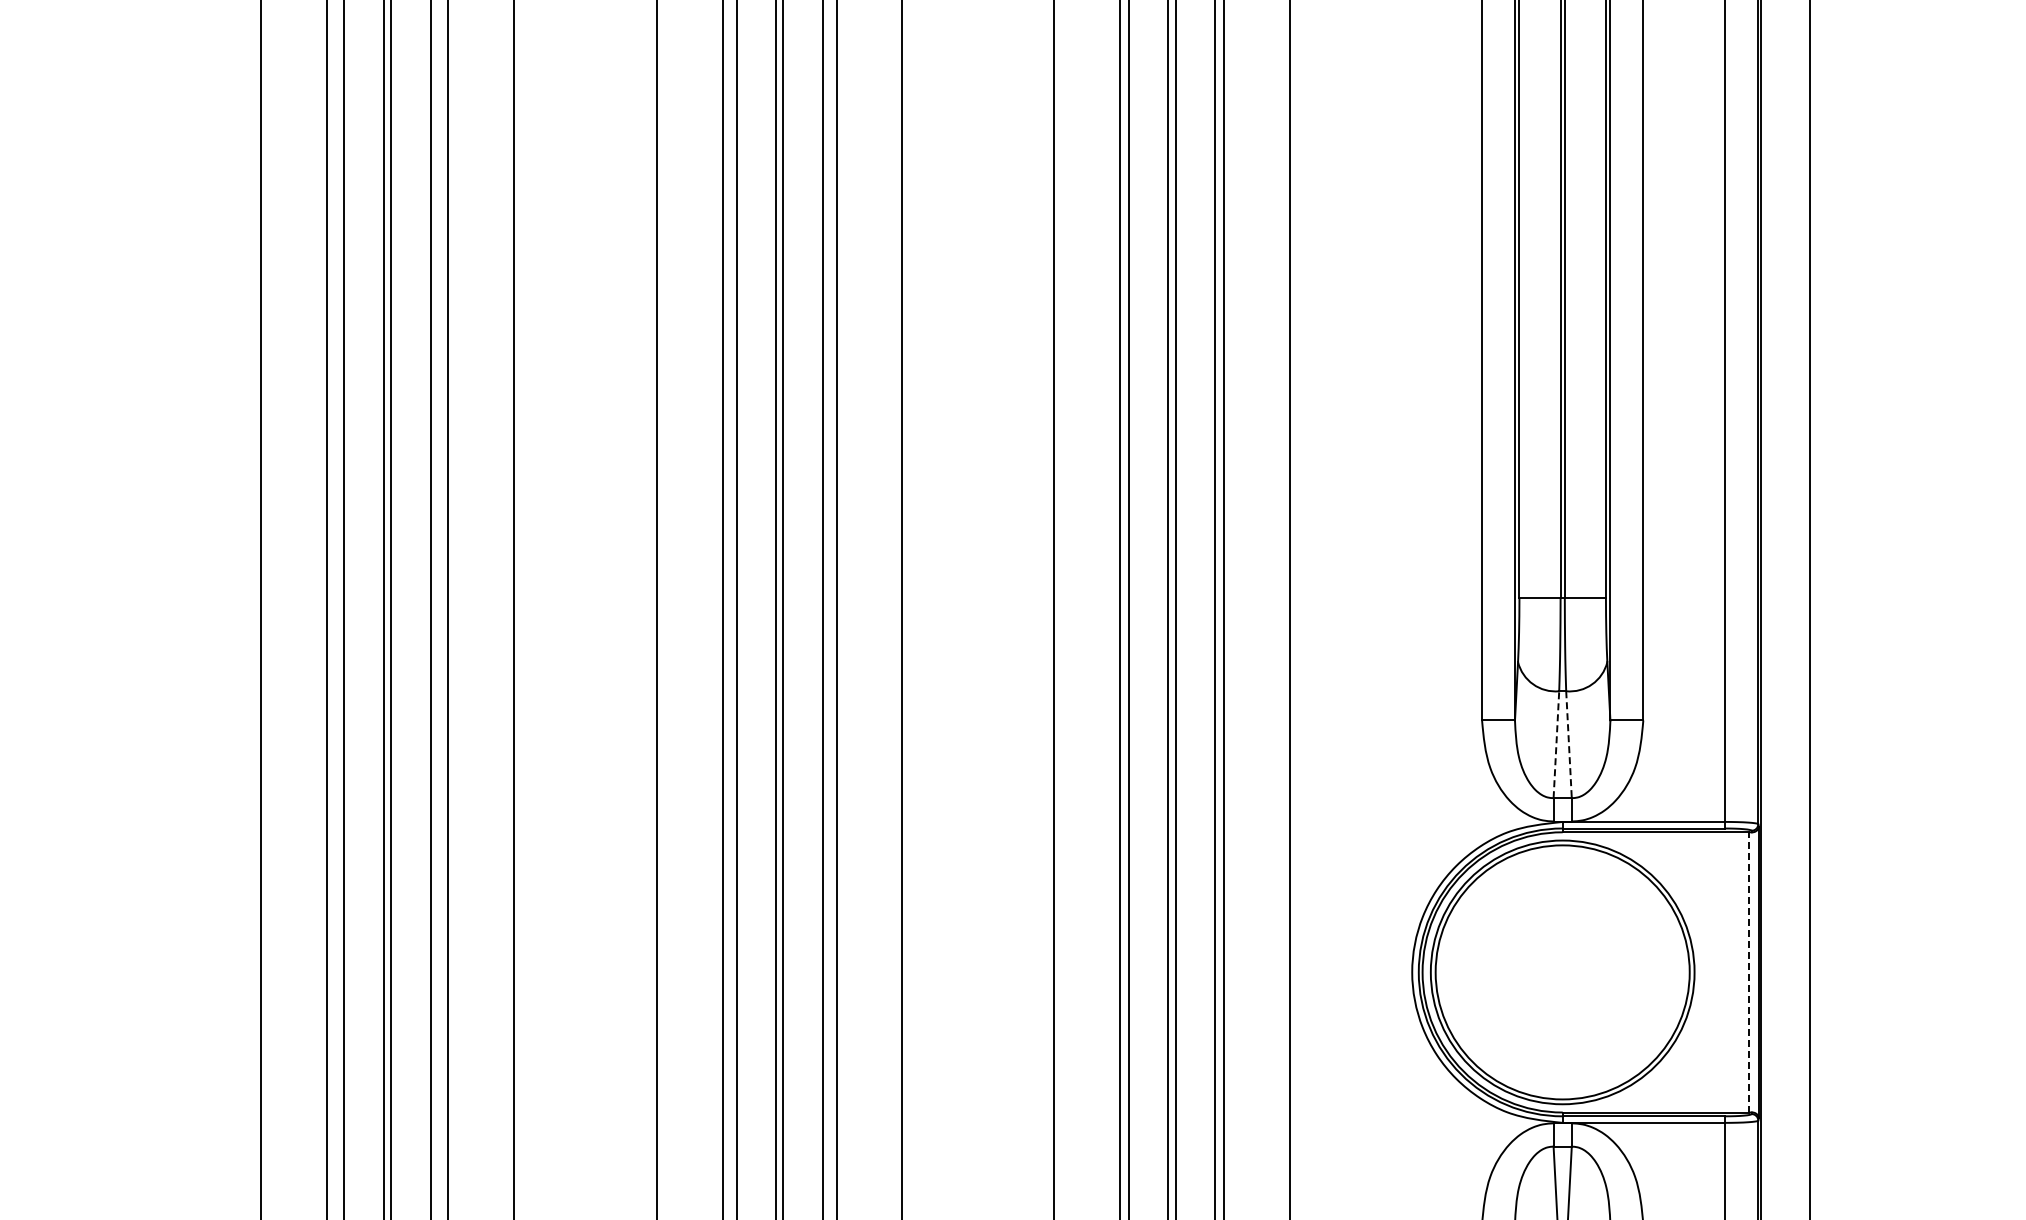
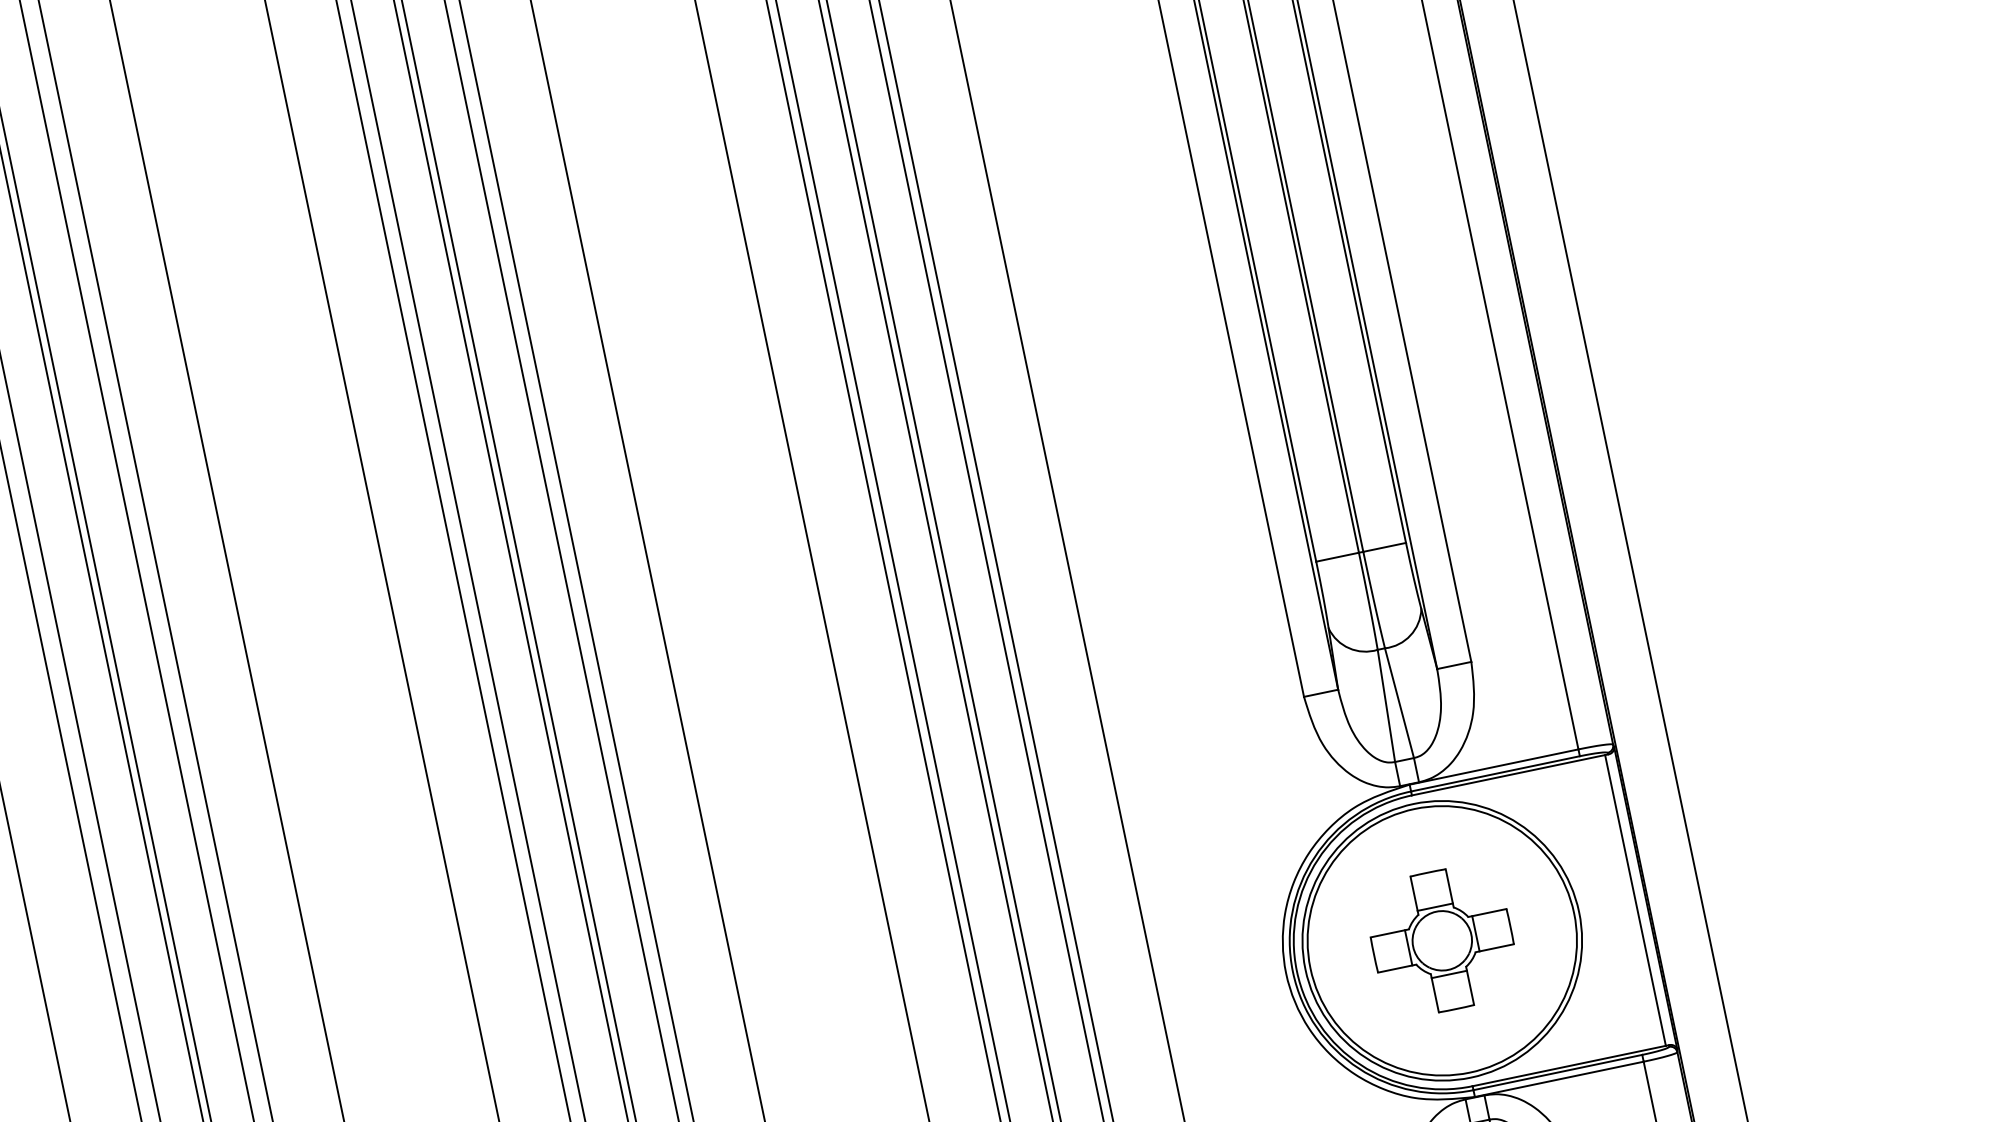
line: (1556, 744) -> (1386, 705), dashed -> solid
line: (1569, 744) -> (1399, 702), dashed -> solid
part: (1562, 971) -> (1441, 939), added
line: (1748, 971) -> (1634, 899), dashed -> solid

